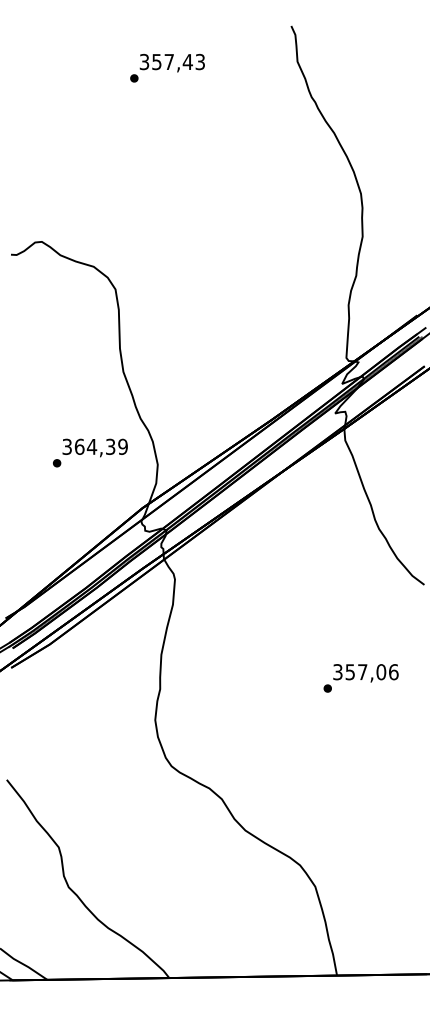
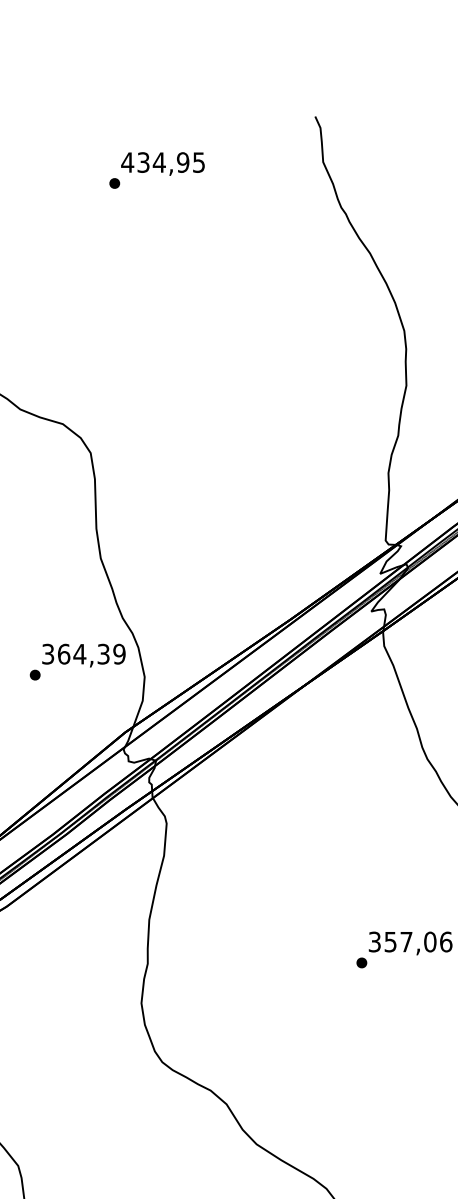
text: (171, 61) -> (162, 161), 357,43 -> 434,95
text: (90, 452) -> (77, 661), moved

